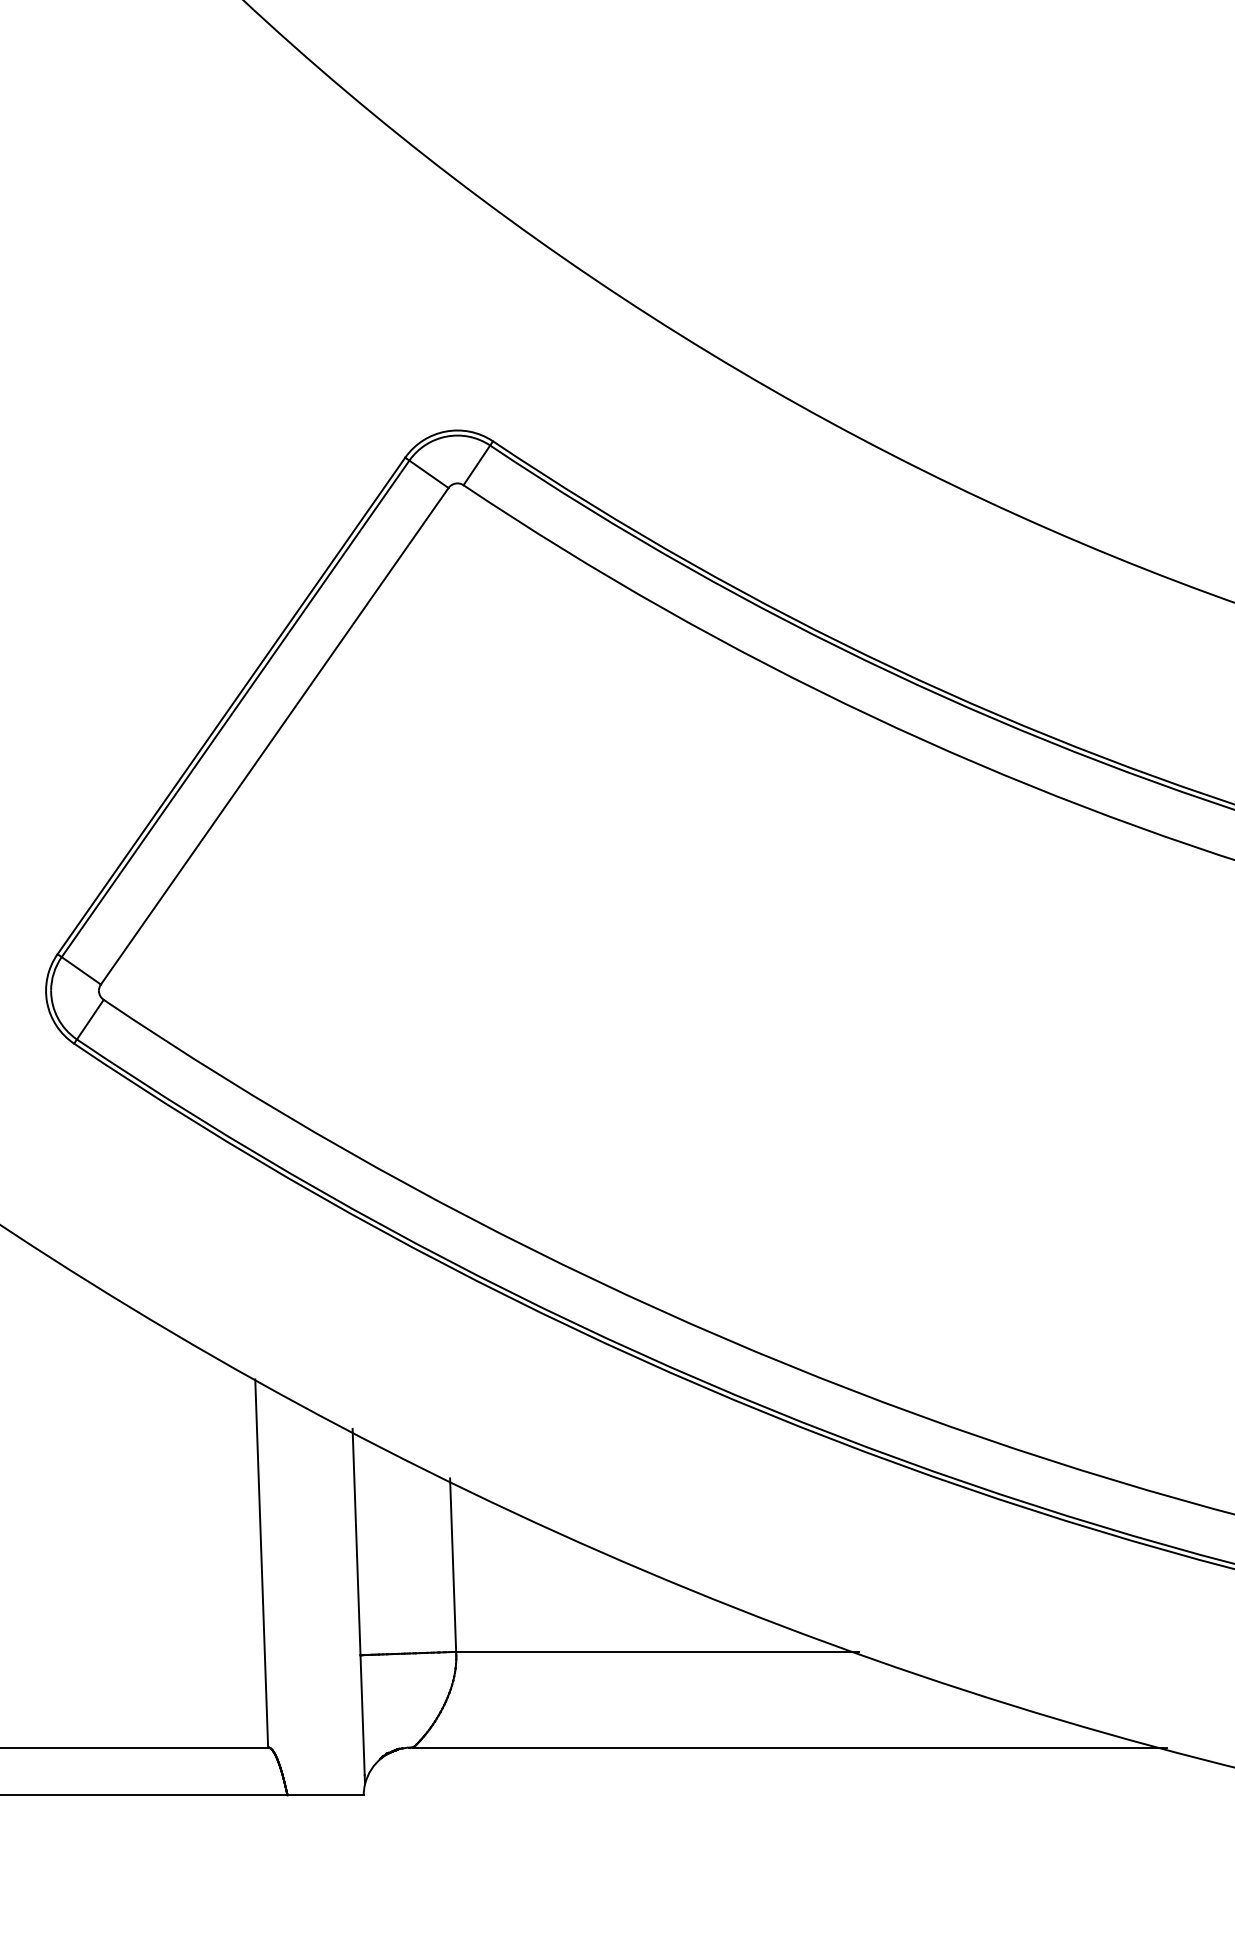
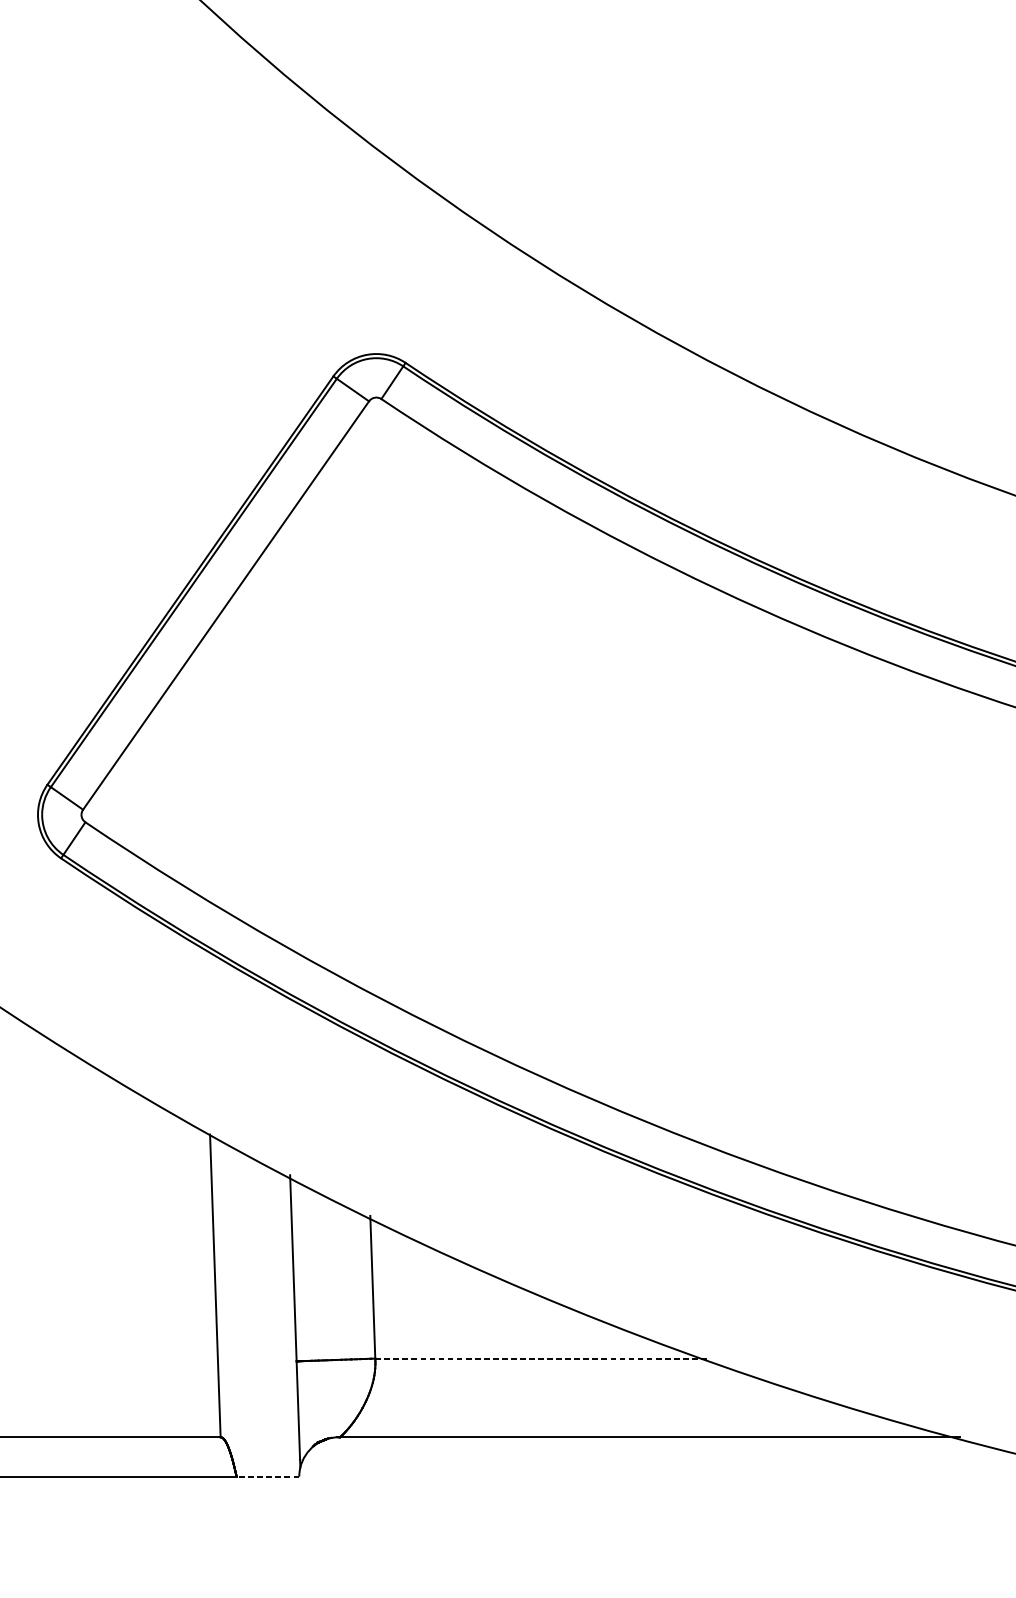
line: (657, 1651) -> (540, 1358), solid -> dashed
line: (325, 1795) -> (267, 1476), solid -> dashed

